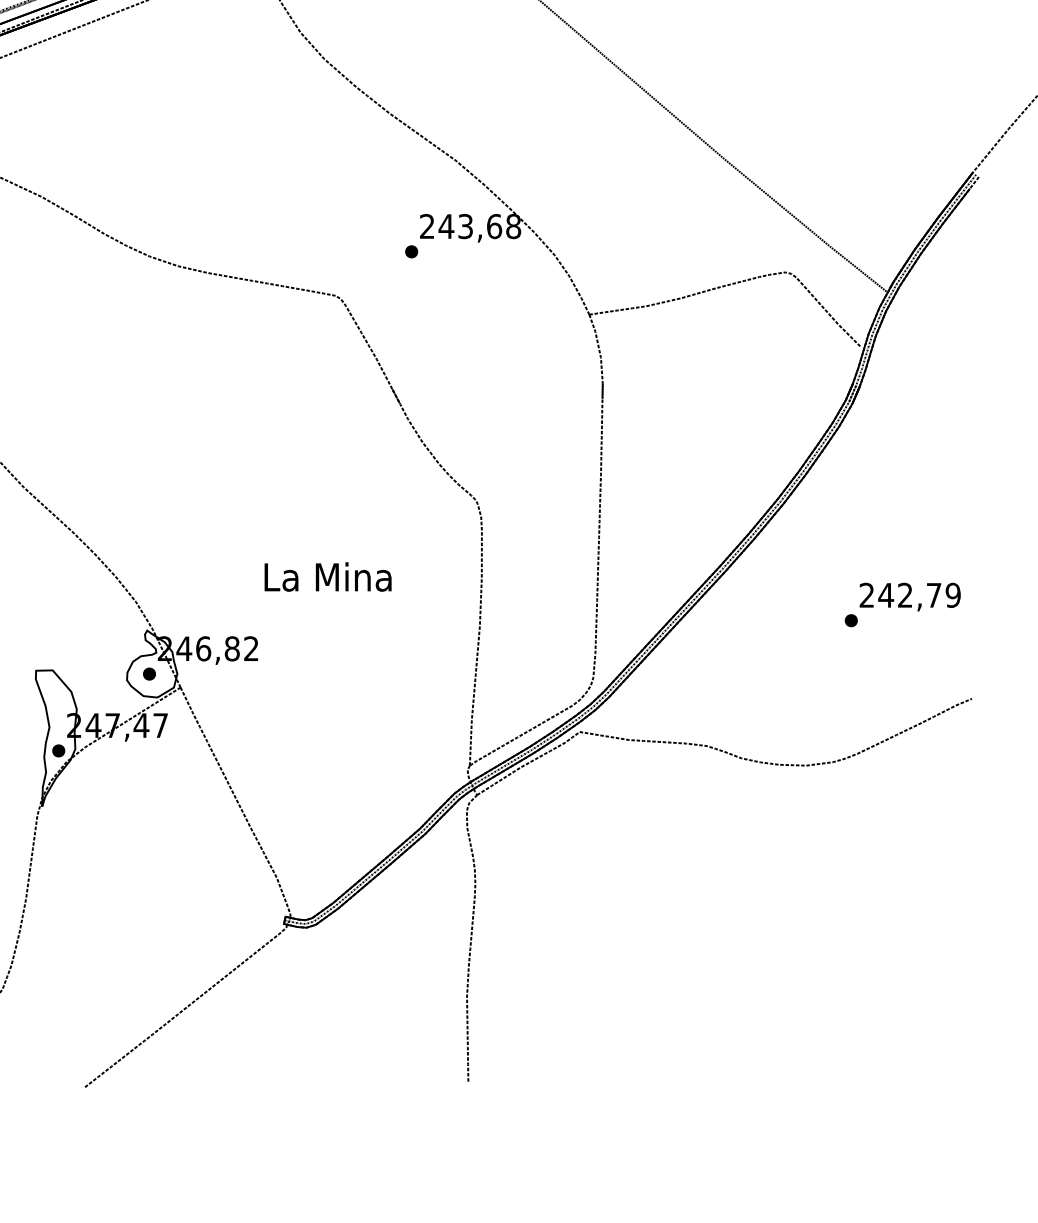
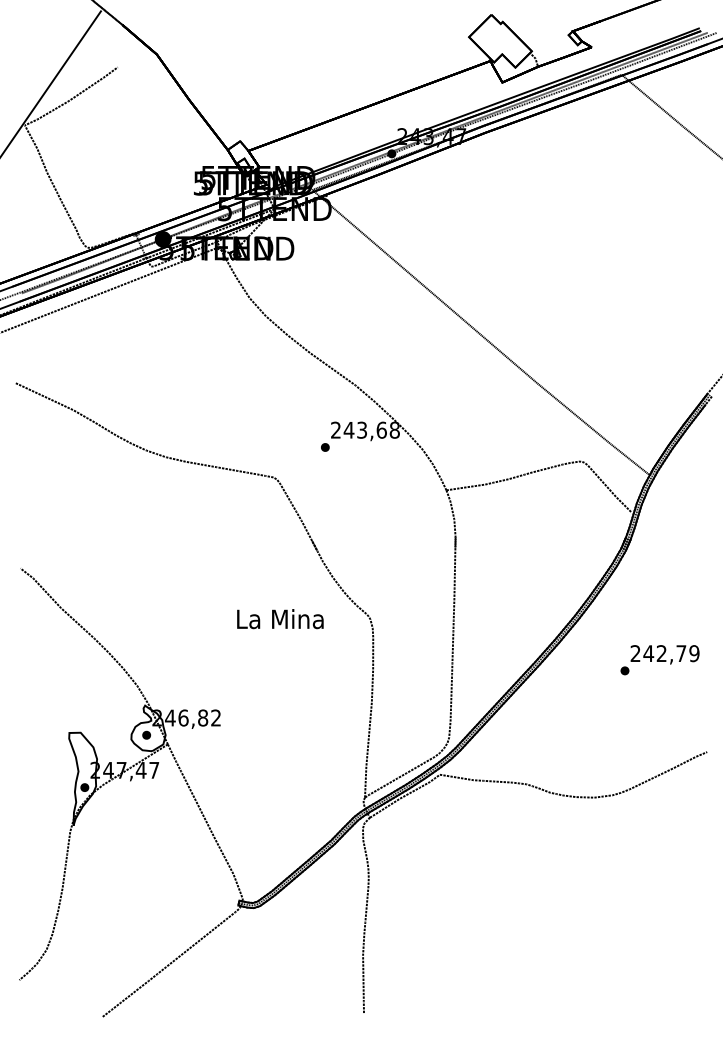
text: (328, 577) -> (280, 619), moved
text: (901, 605) -> (659, 660), moved

